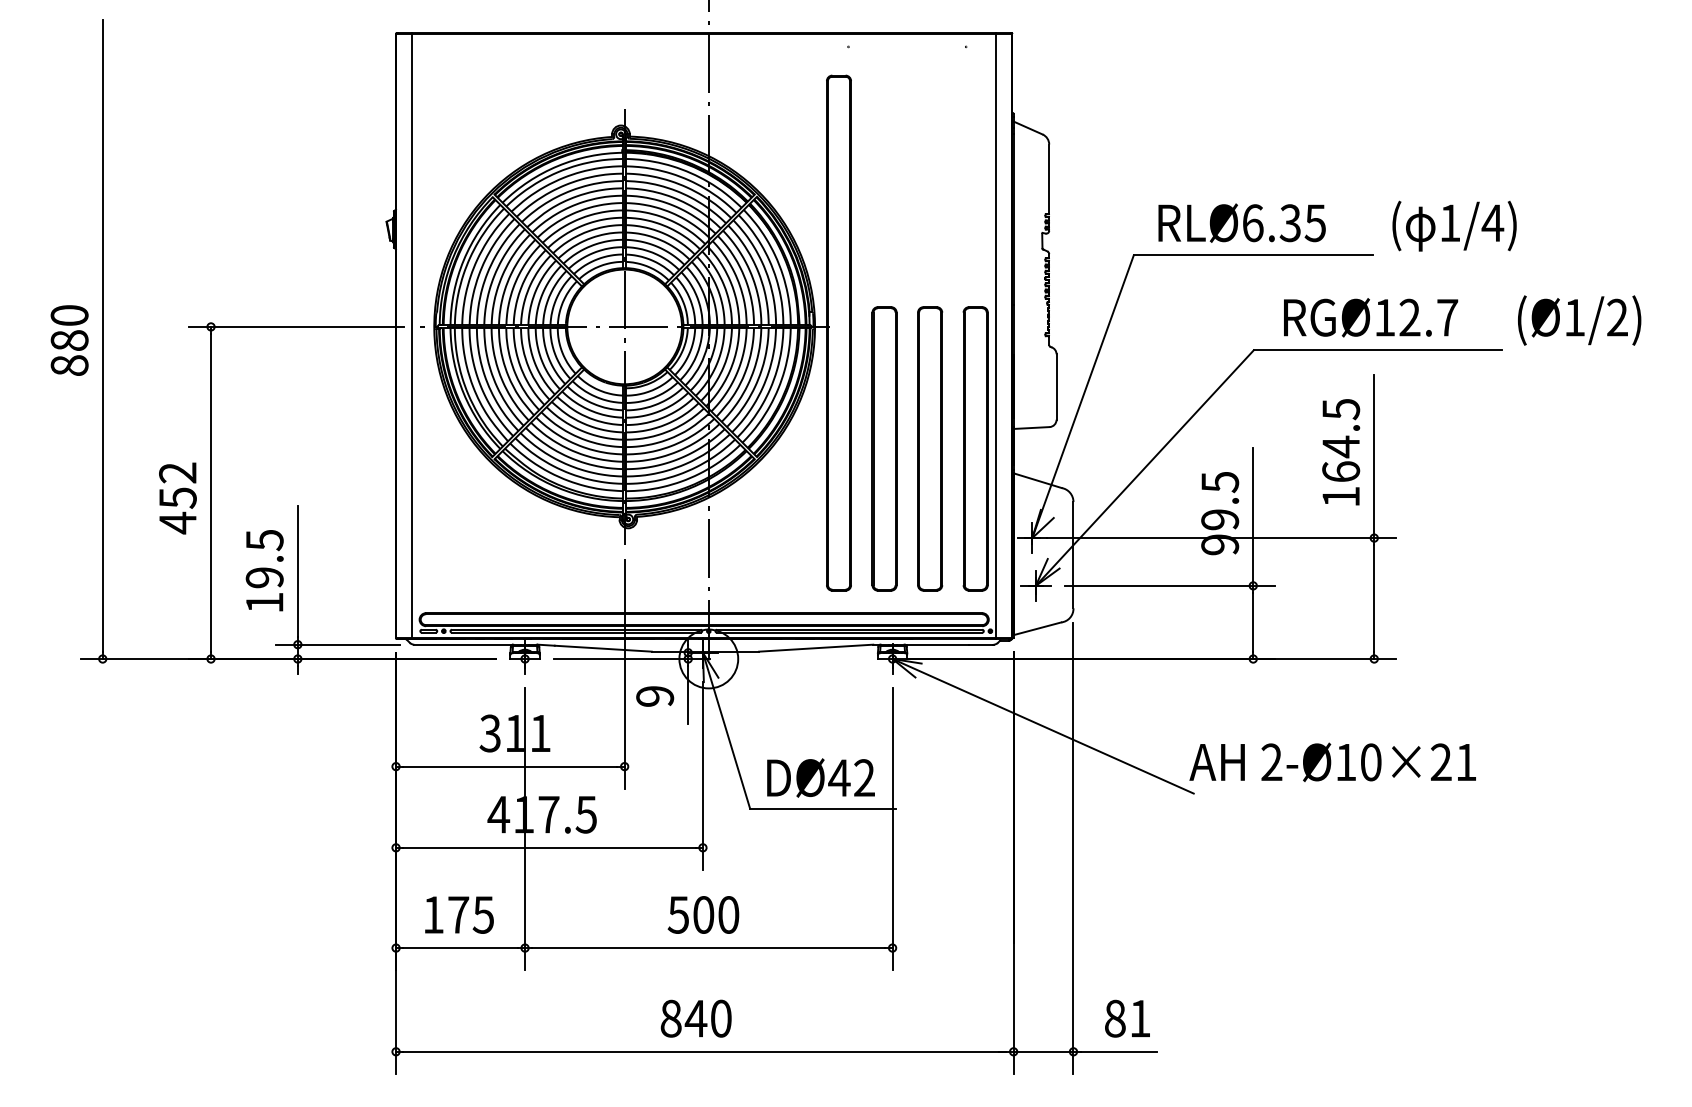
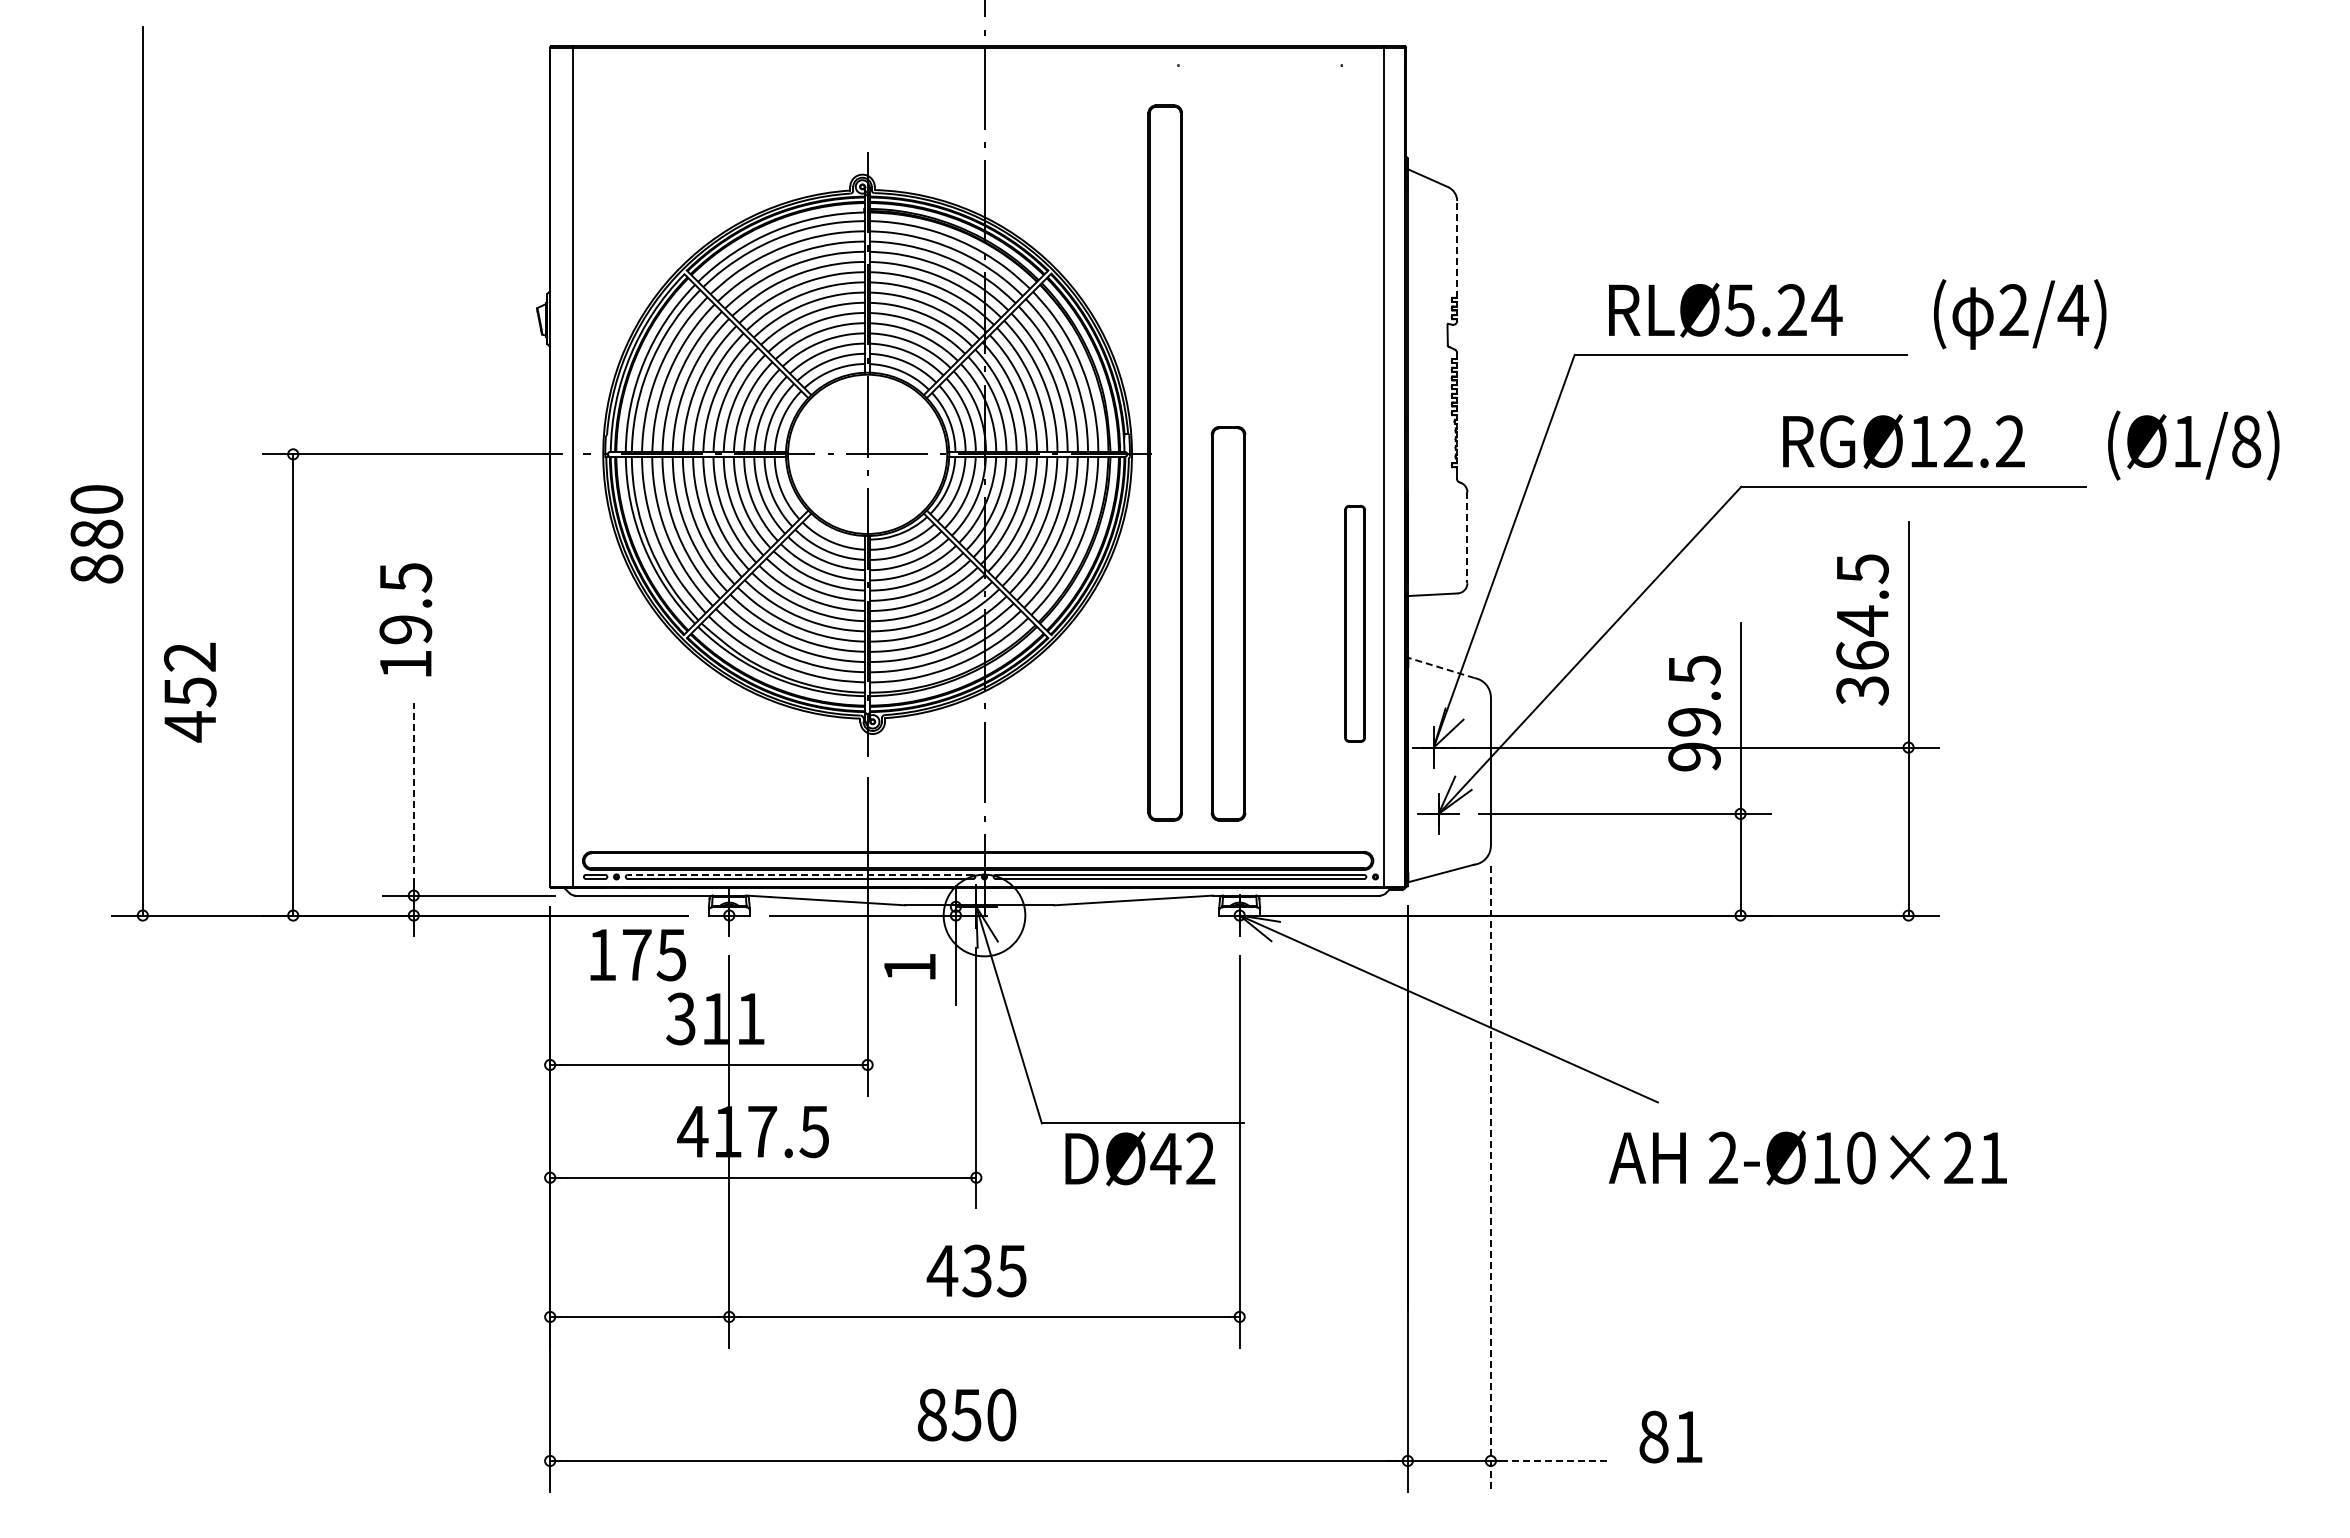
line: (1049, 178) -> (1457, 248), solid -> dashed
text: (1449, 222) -> (2013, 309), 1/4) -> 2/4)
text: (1284, 223) -> (1783, 310), RLØ6.35 -> RLØ5.24
text: (1447, 317) -> (2010, 441), RGØ12.7 -> RGØ12.2
text: (1617, 317) -> (2246, 441), (Ø1/2) -> (Ø1/8)
text: (69, 340) -> (96, 534), moved
line: (1056, 387) -> (1467, 538), solid -> dashed
part: (929, 448) -> (1291, 623), removed
part: (975, 448) -> (1354, 623), size x0.6
line: (1037, 480) -> (1441, 667), solid -> dashed
text: (1341, 496) -> (1862, 690), 164.5 -> 364.5
text: (177, 498) -> (189, 692), moved
text: (264, 570) -> (405, 619), moved
line: (297, 571) -> (413, 793), solid -> dashed
line: (576, 629) -> (800, 874), solid -> dashed
text: (654, 696) -> (909, 967), 9 -> 1
text: (1332, 761) -> (1807, 1157), moved
text: (821, 777) -> (1140, 1158), moved
line: (1073, 849) -> (1490, 1179), solid -> dashed
text: (703, 914) -> (976, 1270), 500 -> 435
text: (458, 915) -> (637, 955), moved
text: (1127, 1018) -> (1670, 1436), moved
text: (695, 1019) -> (966, 1415), 840 -> 850
line: (1118, 1052) -> (1553, 1461), solid -> dashed

